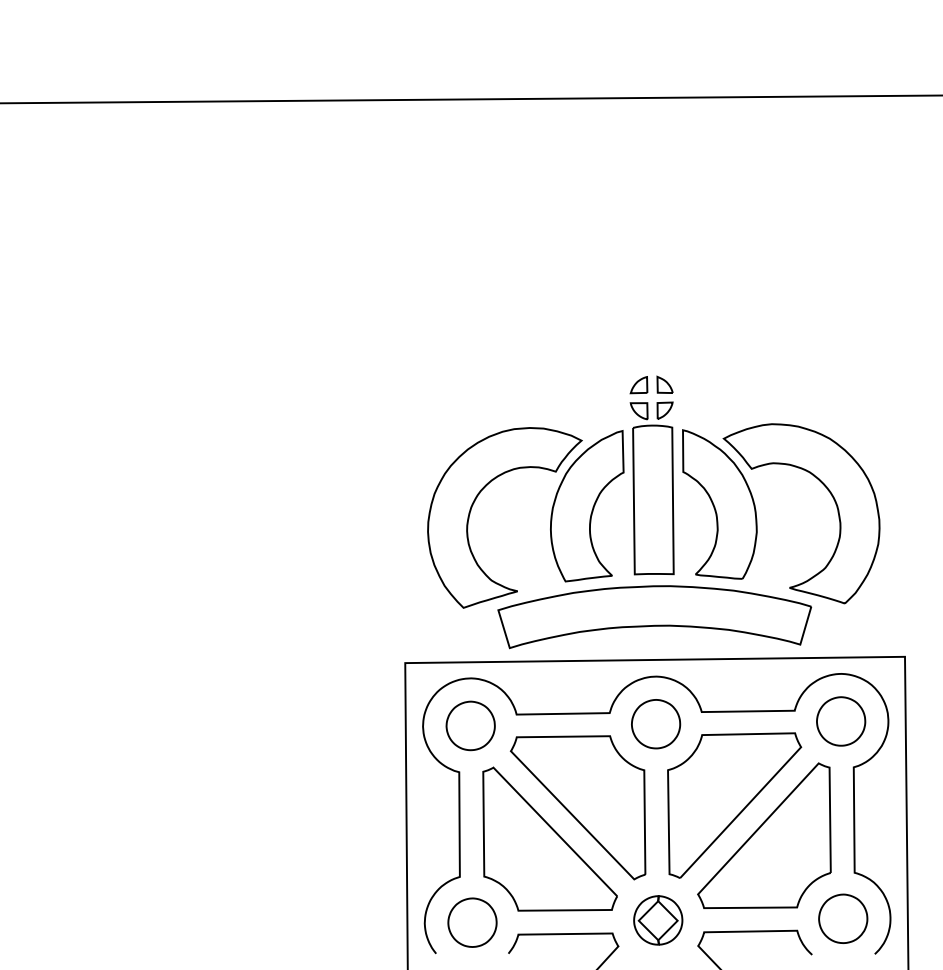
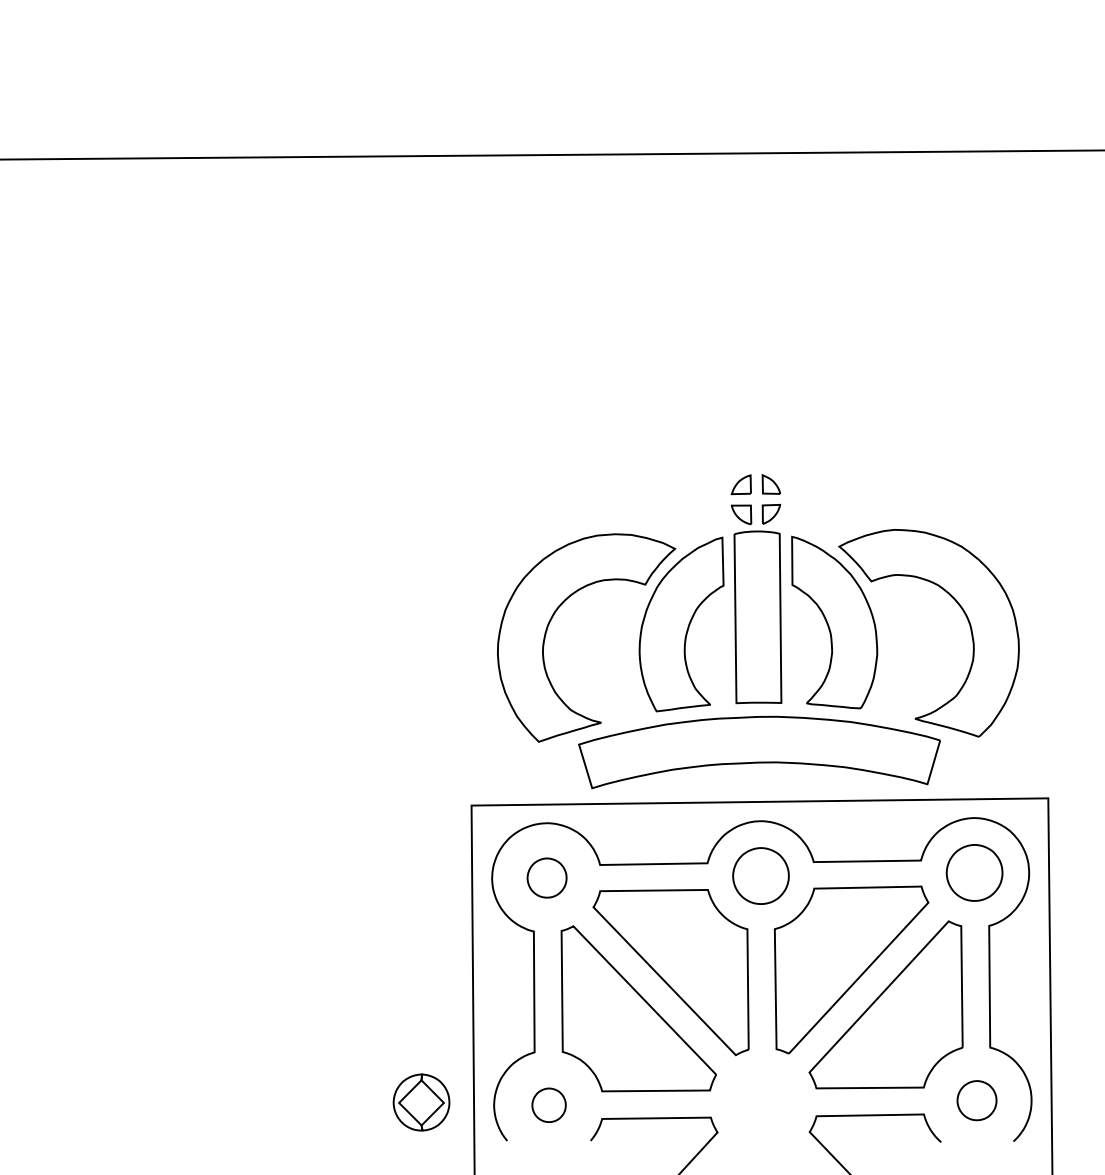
part: (470, 725) -> (546, 877), size x0.7
part: (842, 918) -> (976, 1100), size x0.7
part: (658, 920) -> (421, 1102), moved
part: (471, 922) -> (548, 1105), size x0.6

